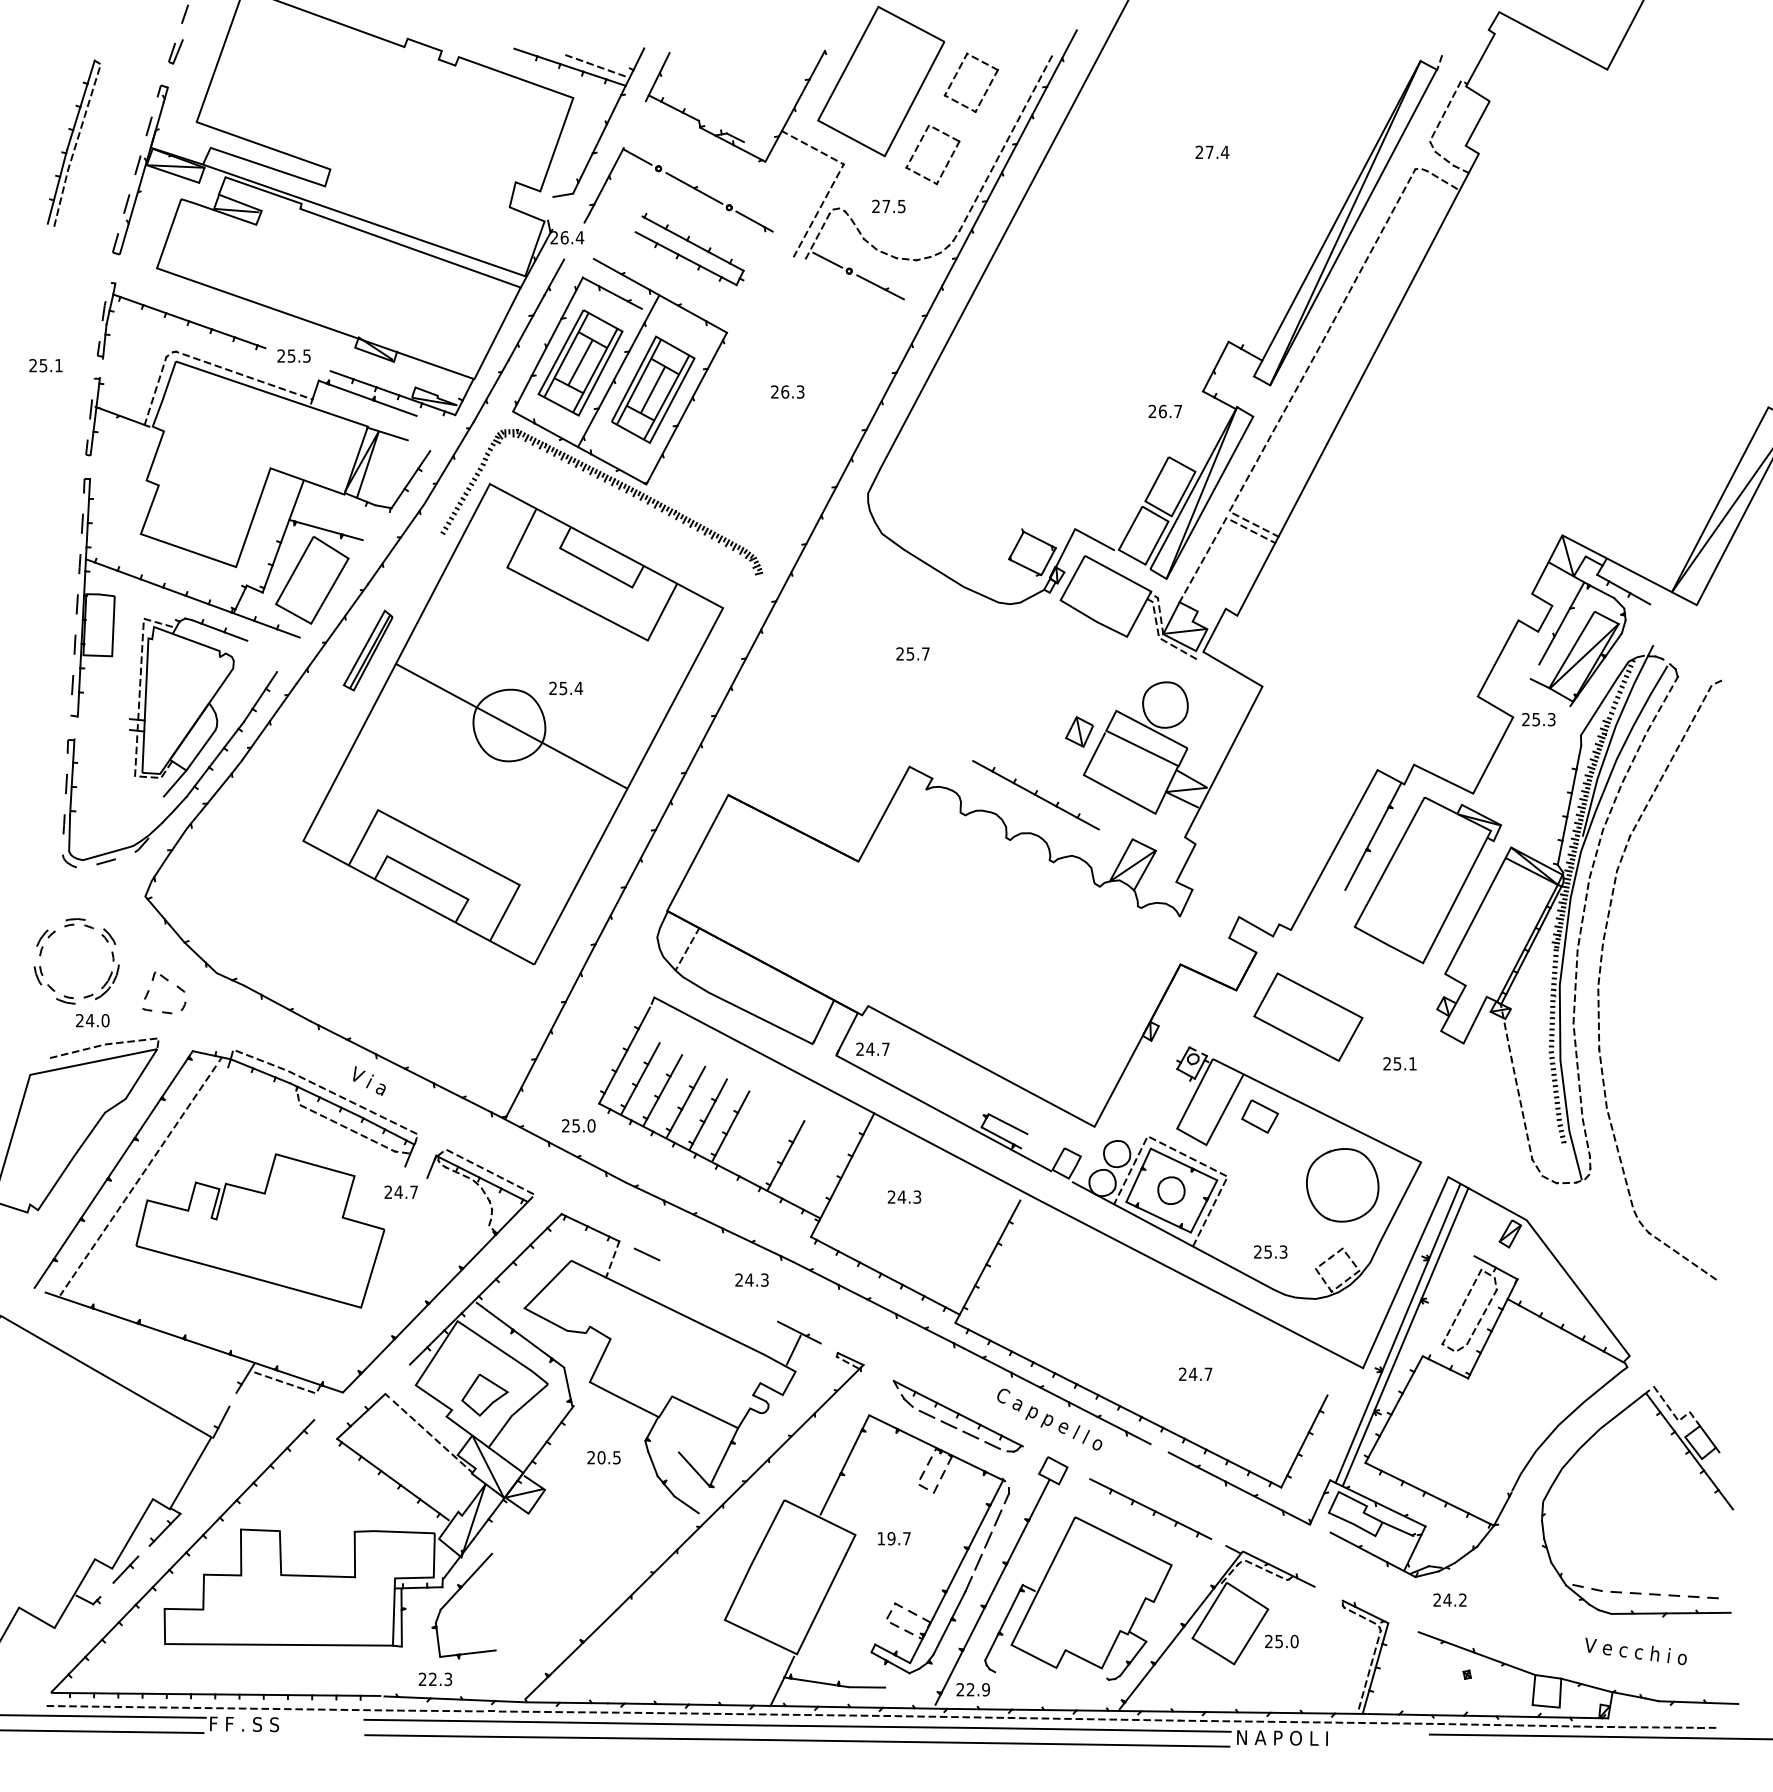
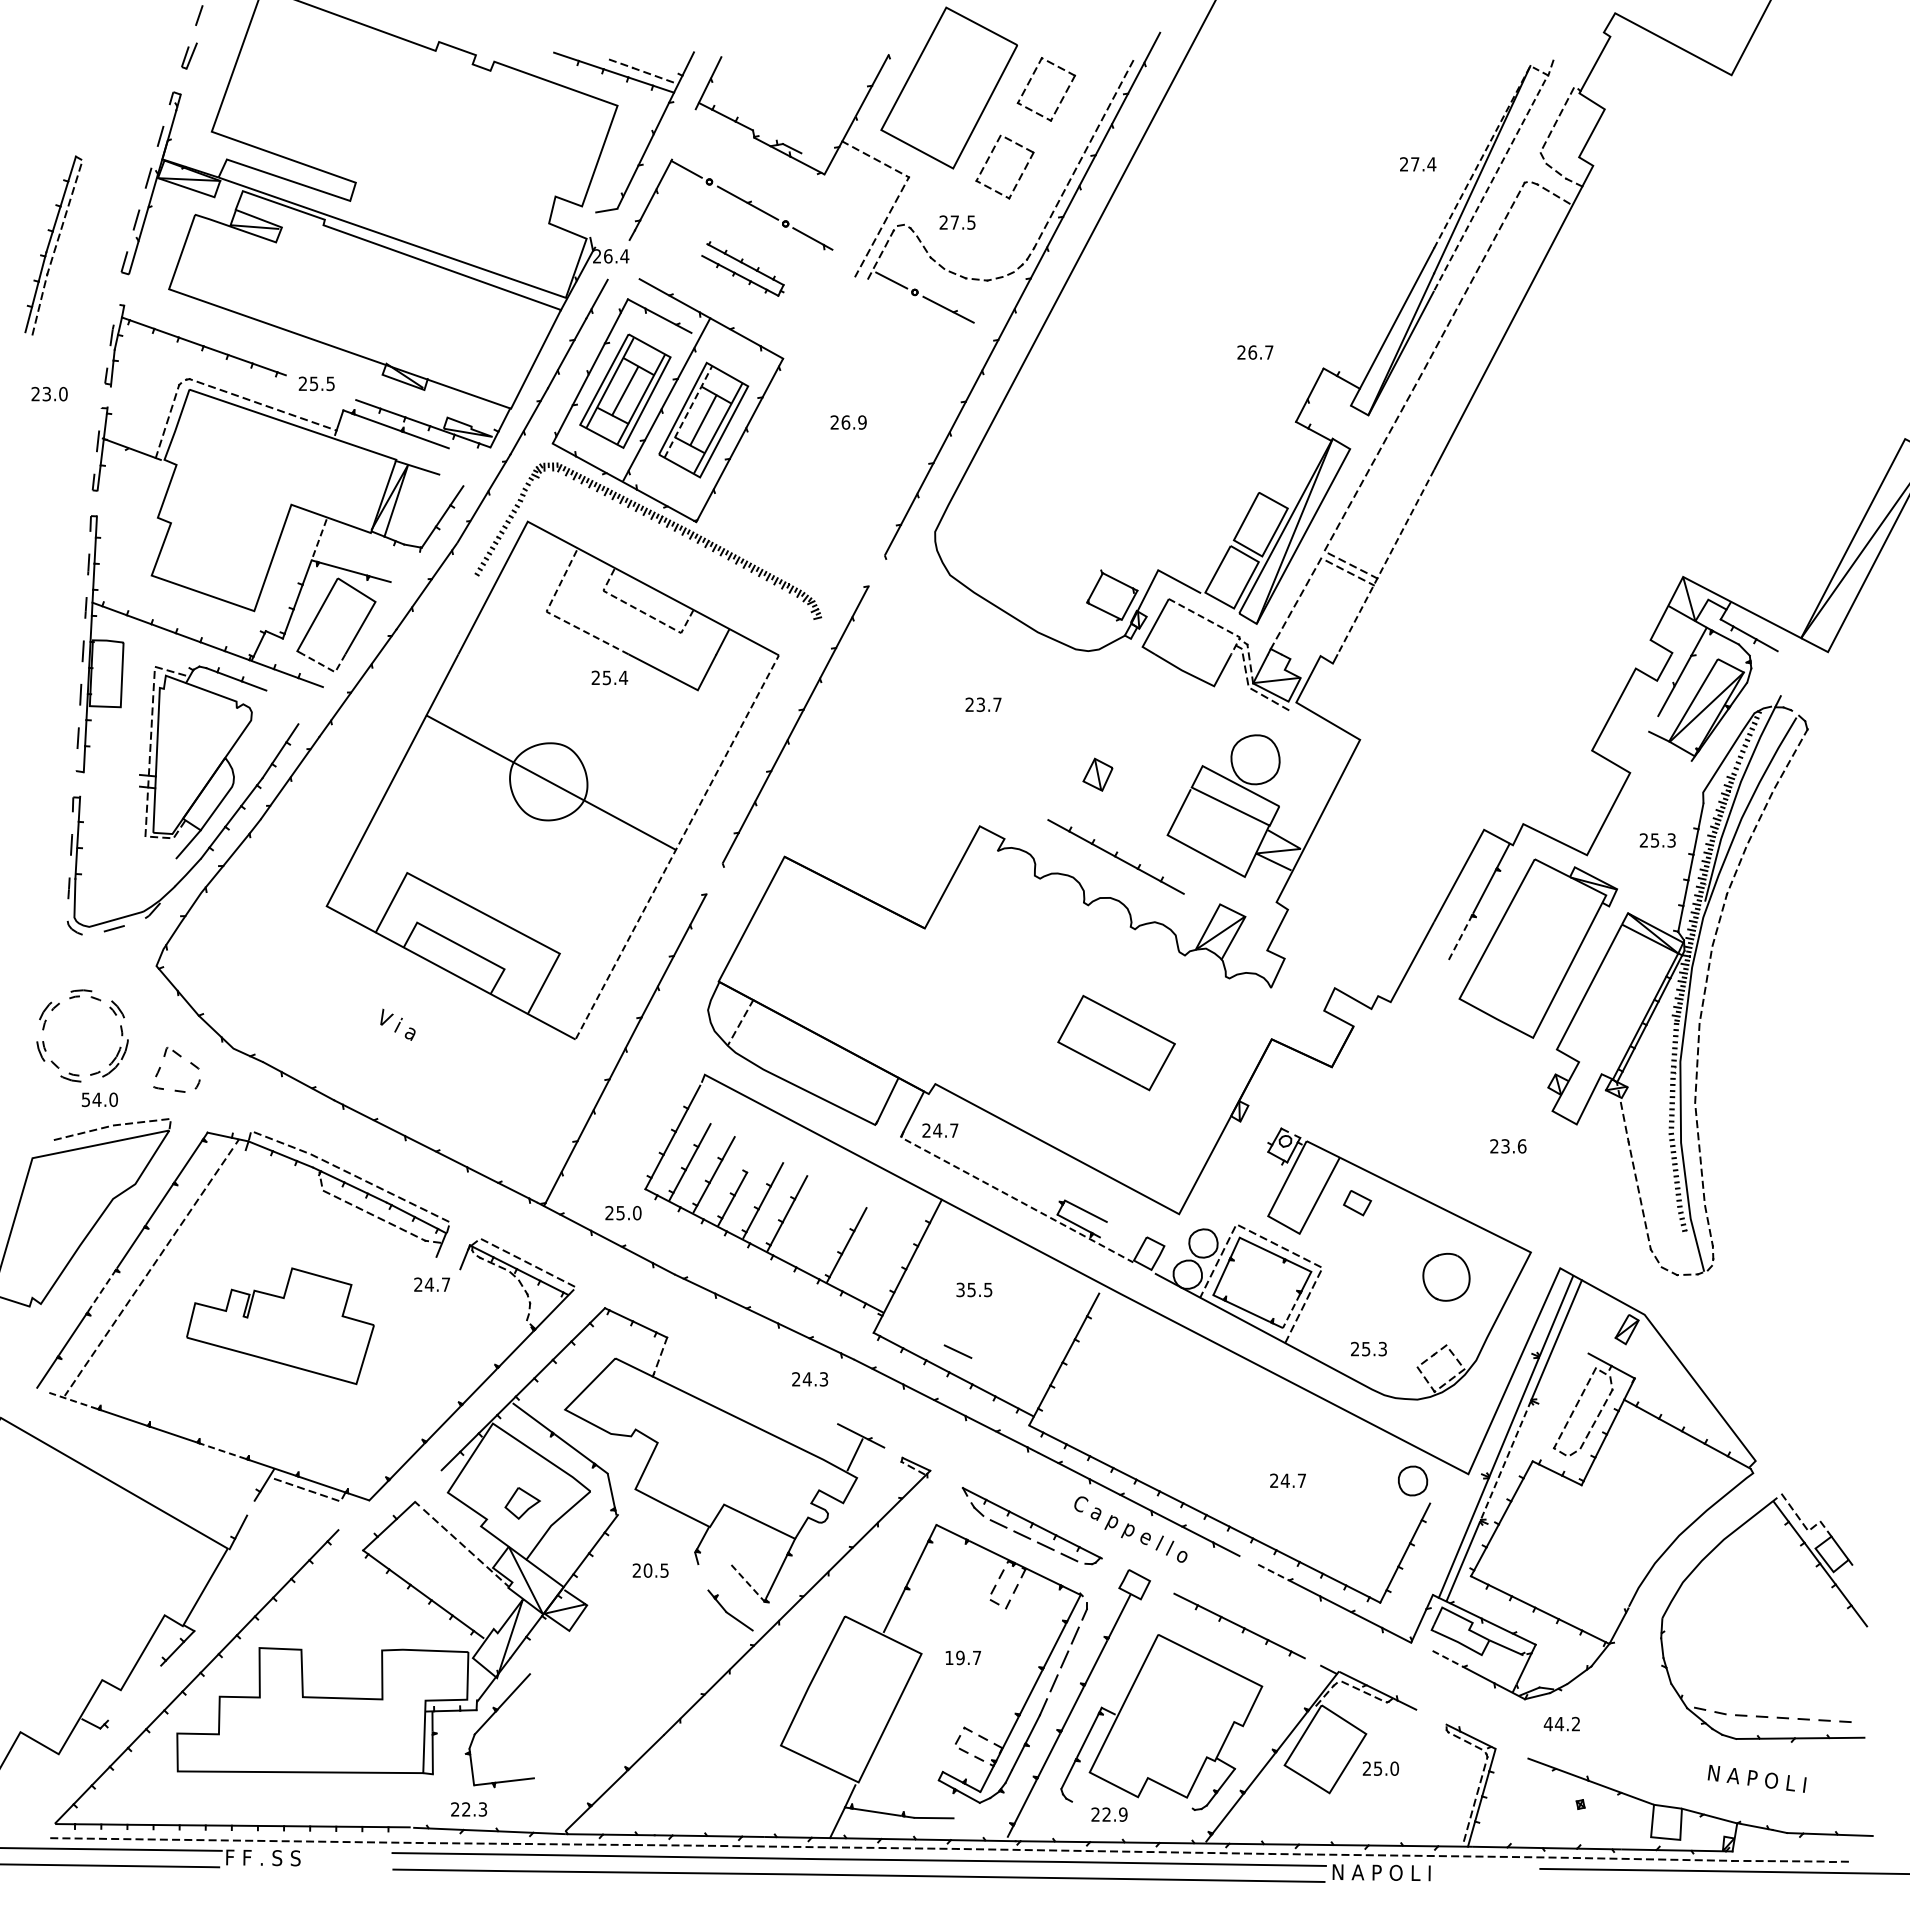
line: (1433, 76) -> (1544, 82), solid -> dashed
part: (73, 143) -> (53, 245), moved
text: (1212, 152) -> (1418, 164), moved
part: (689, 249) -> (742, 268), size x0.7
text: (51, 365) -> (55, 393), 25.1 -> 23.0
line: (639, 381) -> (688, 411), solid -> dashed
text: (800, 391) -> (862, 422), 26.3 -> 26.9
text: (1165, 411) -> (1255, 352), moved
line: (296, 500) -> (319, 539), solid -> dashed
line: (1286, 521) -> (1385, 562), solid -> dashed
line: (813, 529) -> (876, 570), removed
line: (596, 568) -> (642, 612), solid -> dashed
line: (516, 572) -> (556, 616), solid -> dashed
line: (1127, 578) -> (1214, 623), solid -> dashed
line: (304, 620) -> (328, 668), solid -> dashed
part: (368, 650) -> (396, 701), removed
text: (910, 653) -> (980, 704), 25.7 -> 23.7
text: (565, 688) -> (609, 677), moved
text: (1538, 719) -> (1657, 840), moved
part: (1079, 731) -> (1097, 774), moved
line: (628, 785) -> (677, 846), solid -> dashed
line: (663, 815) -> (714, 878), removed
line: (1356, 869) -> (1461, 936), solid -> dashed
part: (1600, 973) -> (1724, 1048), removed
part: (1308, 1016) -> (1116, 1042), moved
text: (79, 1020) -> (85, 1099), 24.0 -> 54.0
text: (1404, 1064) -> (1513, 1146), 25.1 -> 23.6
line: (699, 1076) -> (753, 1160), removed
text: (369, 1080) -> (397, 1024), moved
line: (940, 1112) -> (1013, 1198), solid -> dashed
part: (1260, 1115) -> (1357, 1202), size x0.7
part: (1342, 1185) -> (1446, 1277), size x0.6
part: (1171, 1190) -> (1413, 1480), moved
line: (95, 1196) -> (102, 1289), solid -> dashed
text: (904, 1196) -> (974, 1289), 24.3 -> 35.5
line: (1198, 1217) -> (1291, 1311), solid -> dashed
part: (260, 1230) -> (280, 1325), size x0.7
line: (646, 1254) -> (957, 1351), moved
line: (67, 1299) -> (72, 1400), solid -> dashed
line: (204, 1346) -> (220, 1450), solid -> dashed
line: (1398, 1354) -> (1506, 1459), solid -> dashed
part: (485, 1395) -> (522, 1503), size x0.7
line: (1183, 1460) -> (1274, 1573), solid -> dashed
line: (653, 1464) -> (703, 1577), removed
line: (694, 1469) -> (748, 1583), solid -> dashed
line: (1345, 1540) -> (1449, 1659), solid -> dashed
part: (125, 1569) -> (135, 1691), removed
text: (1436, 1599) -> (1547, 1723), 24.2 -> 44.2
text: (1636, 1651) -> (1762, 1779), V e c c h i o -> N A P O L I
text: (973, 1689) -> (1109, 1814), moved

